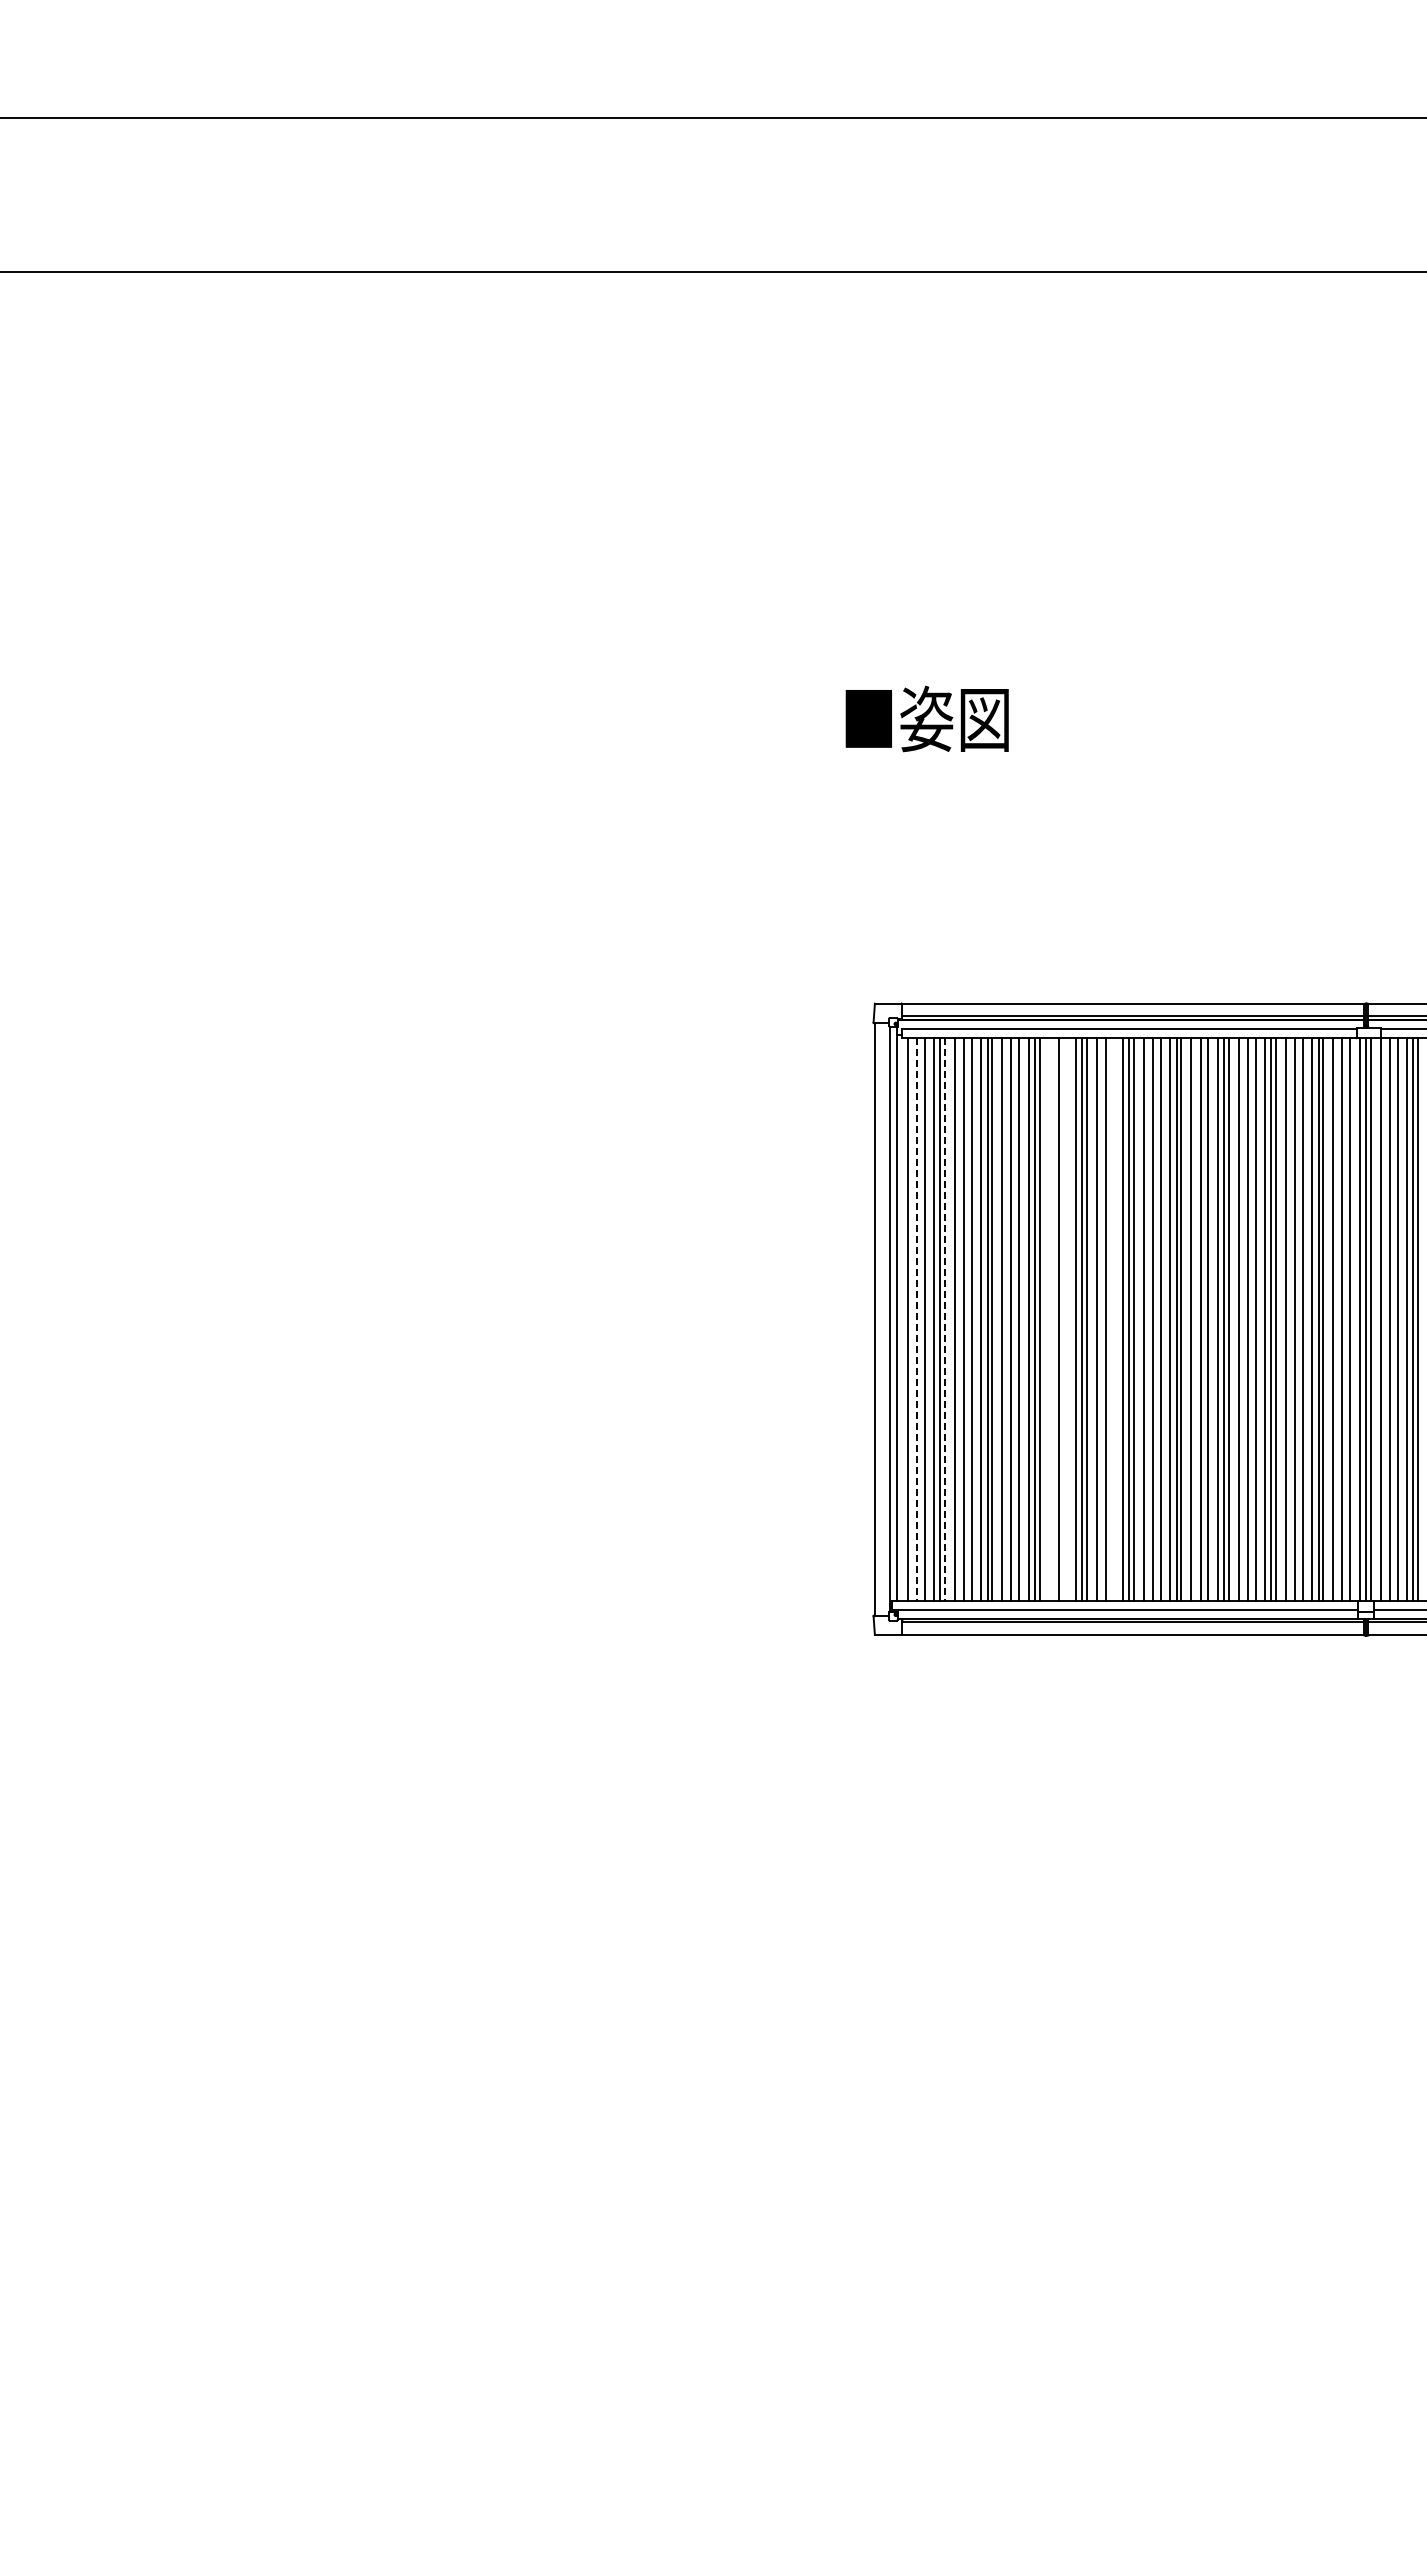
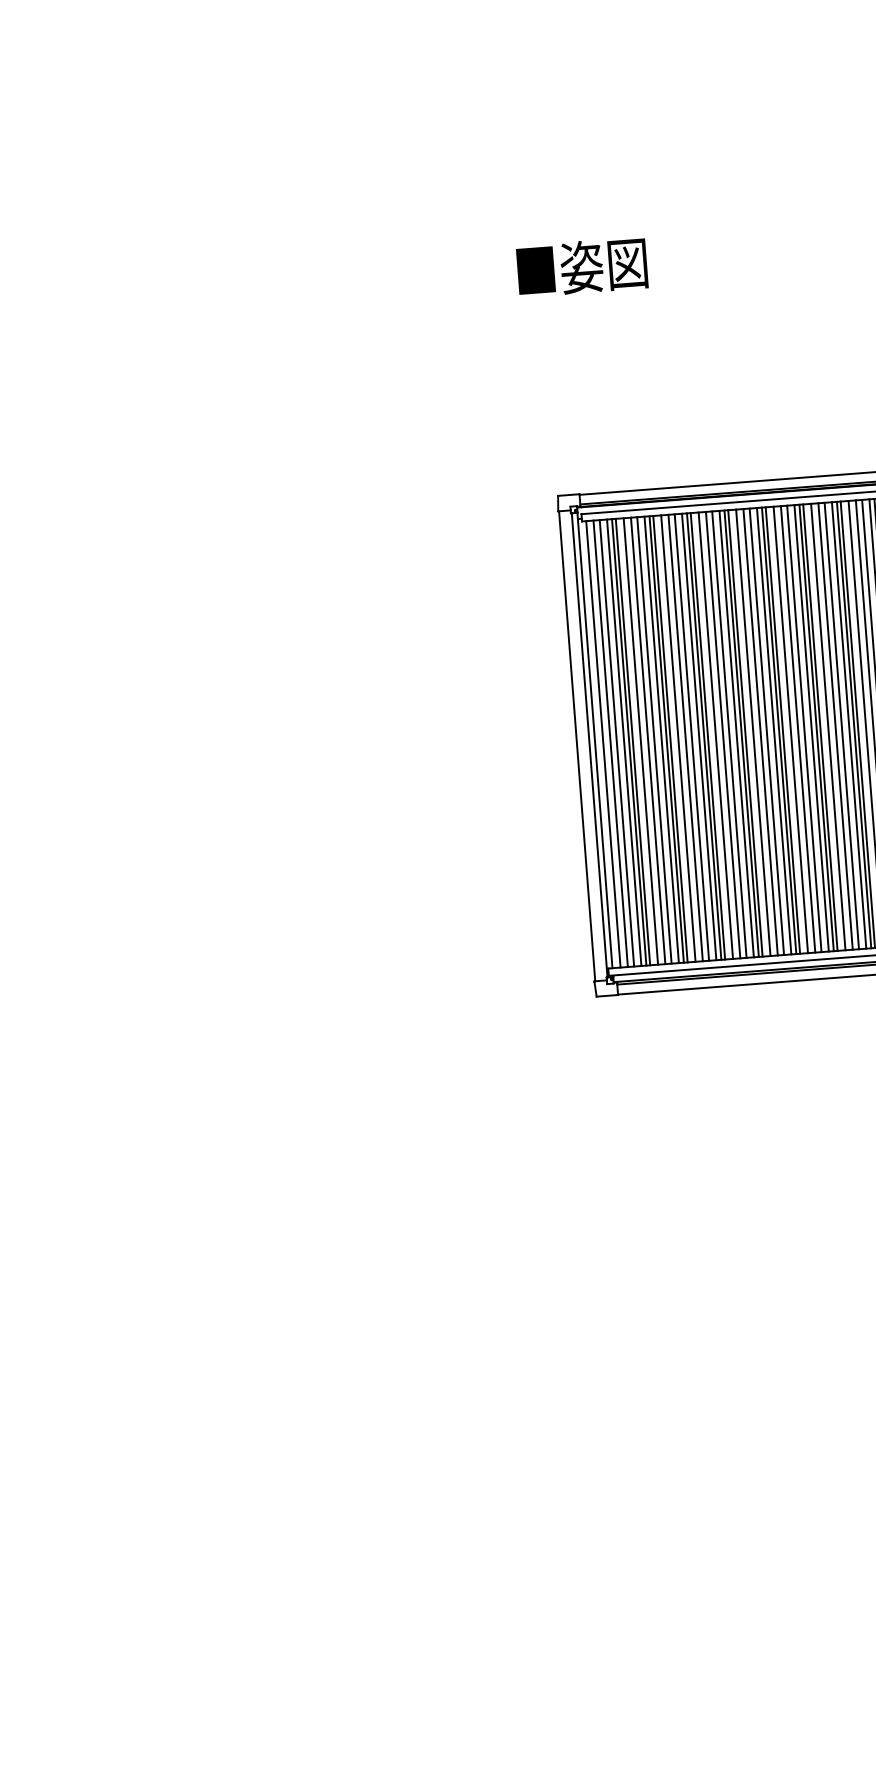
line: (916, 1319) -> (610, 743), dashed -> solid
line: (945, 1319) -> (633, 742), dashed -> solid
line: (1049, 1319) -> (715, 735), added
line: (1066, 1319) -> (729, 734), added
line: (1113, 1319) -> (766, 731), added

